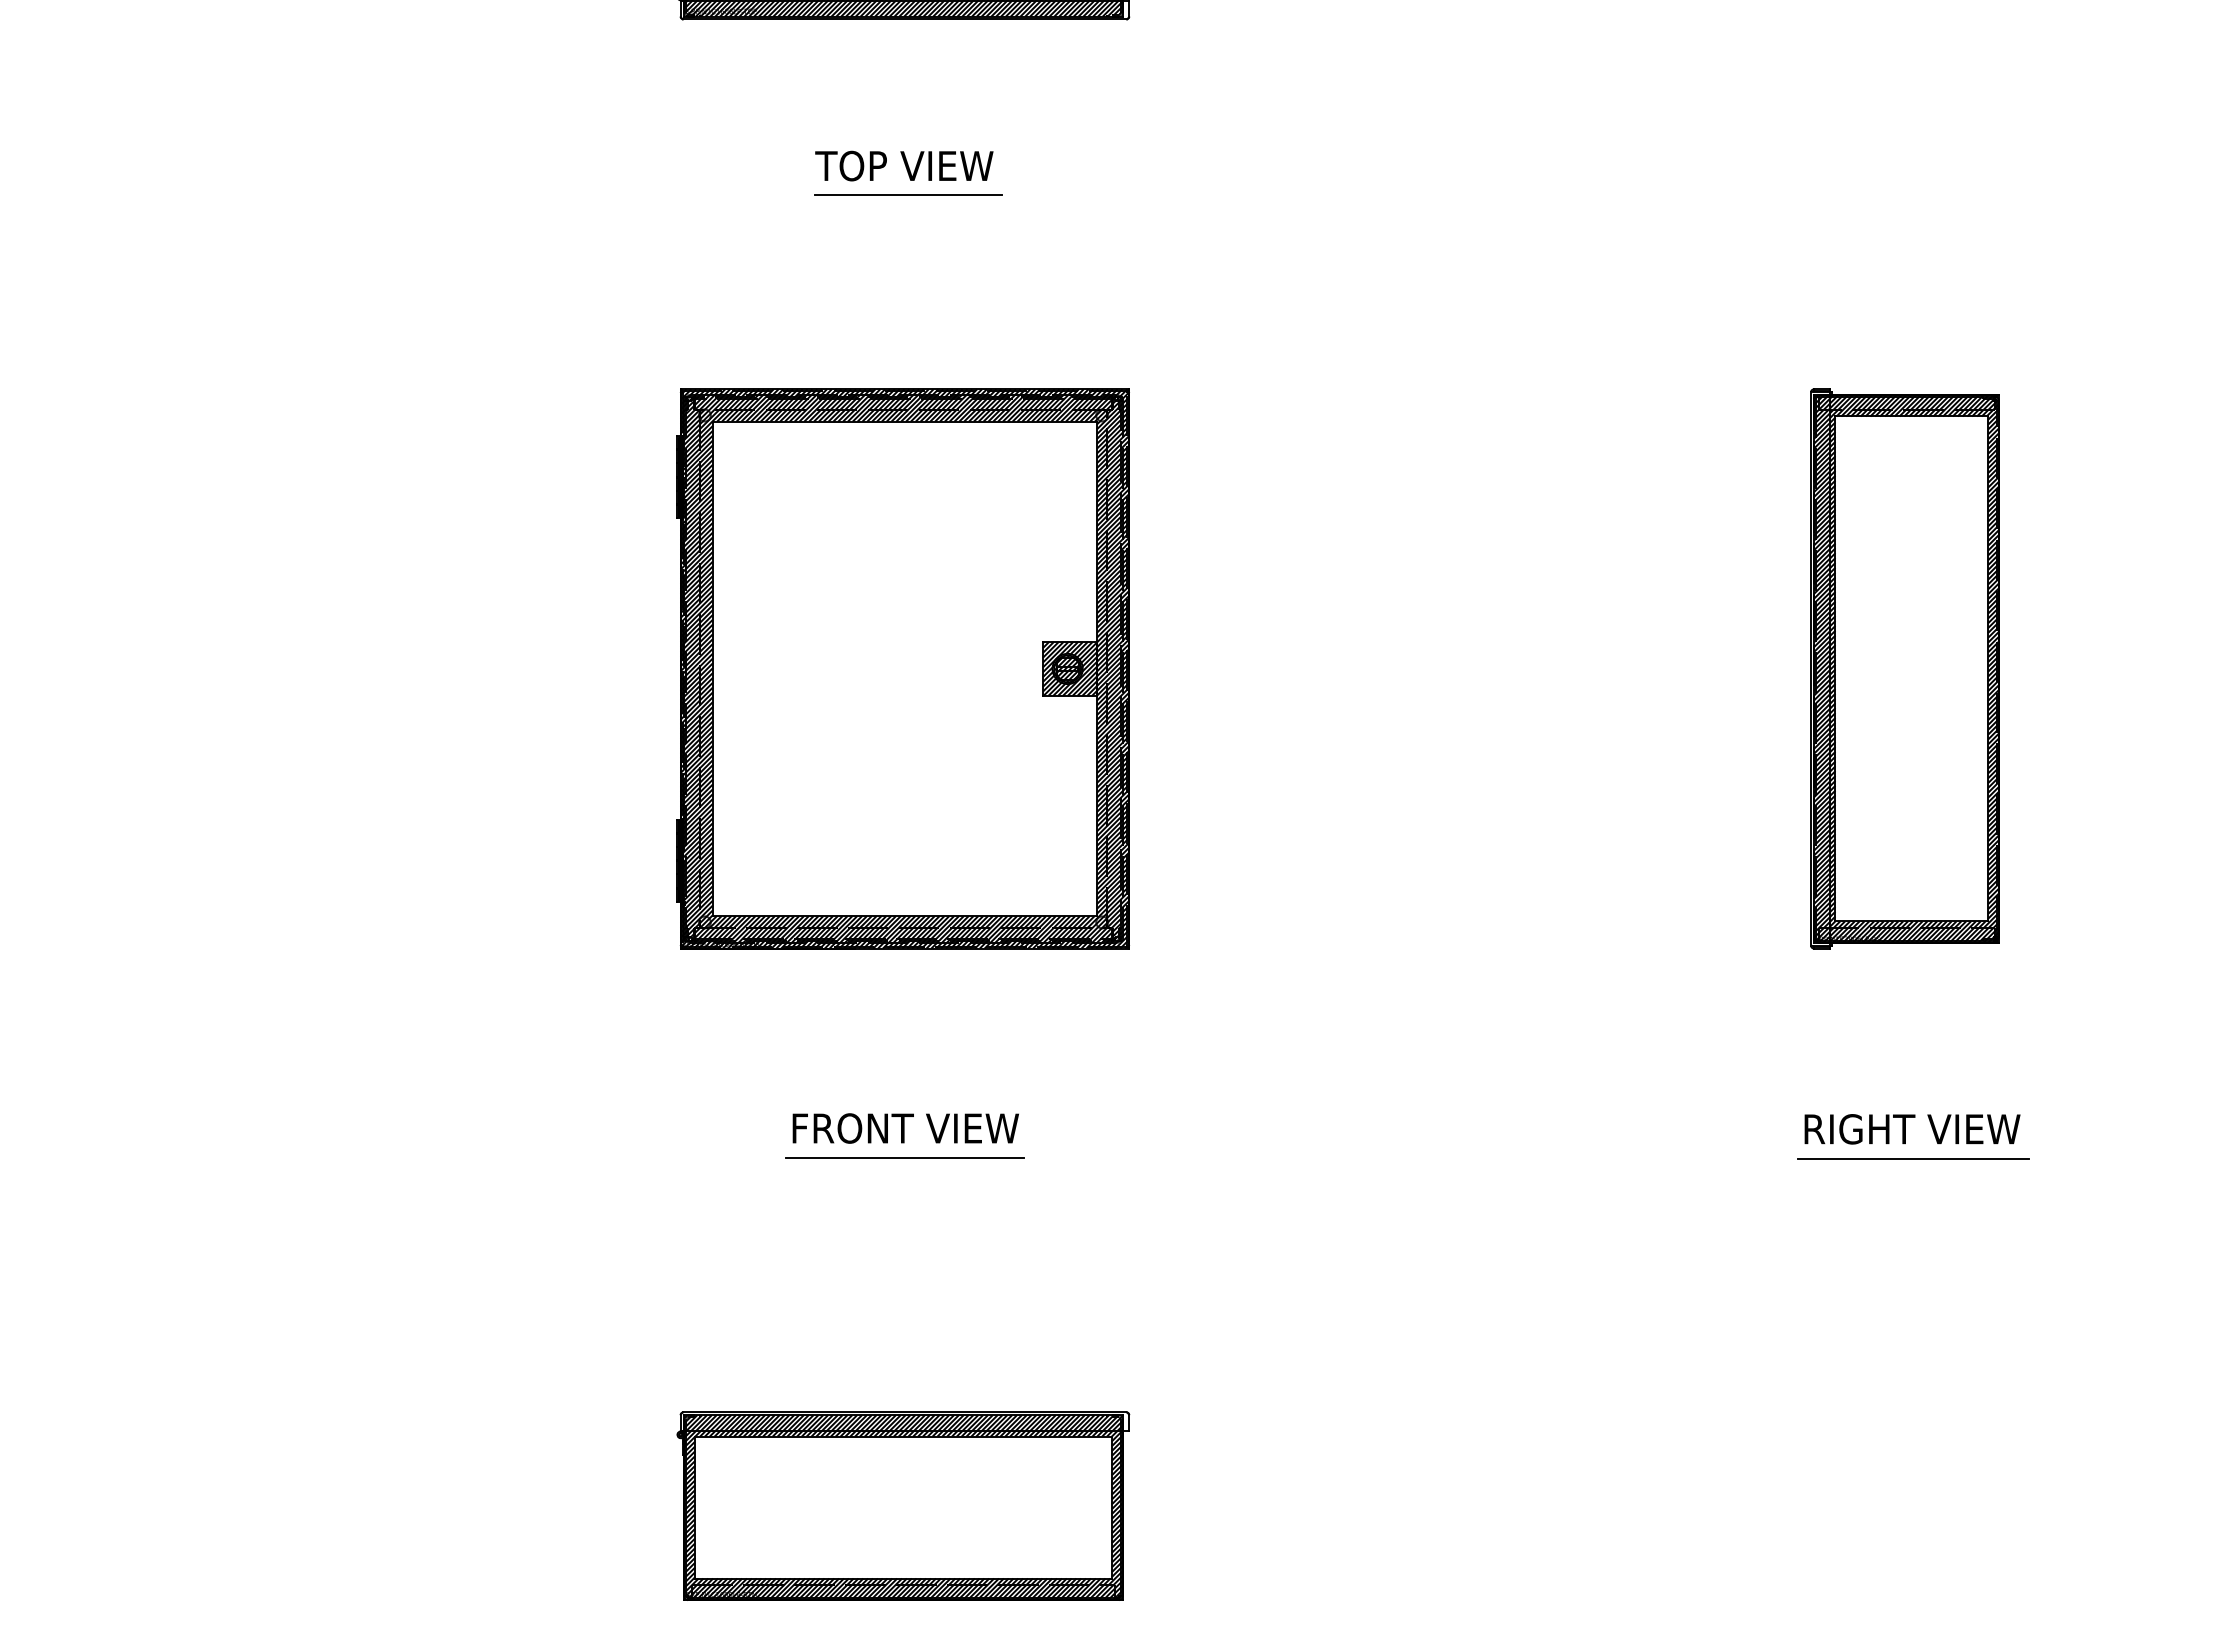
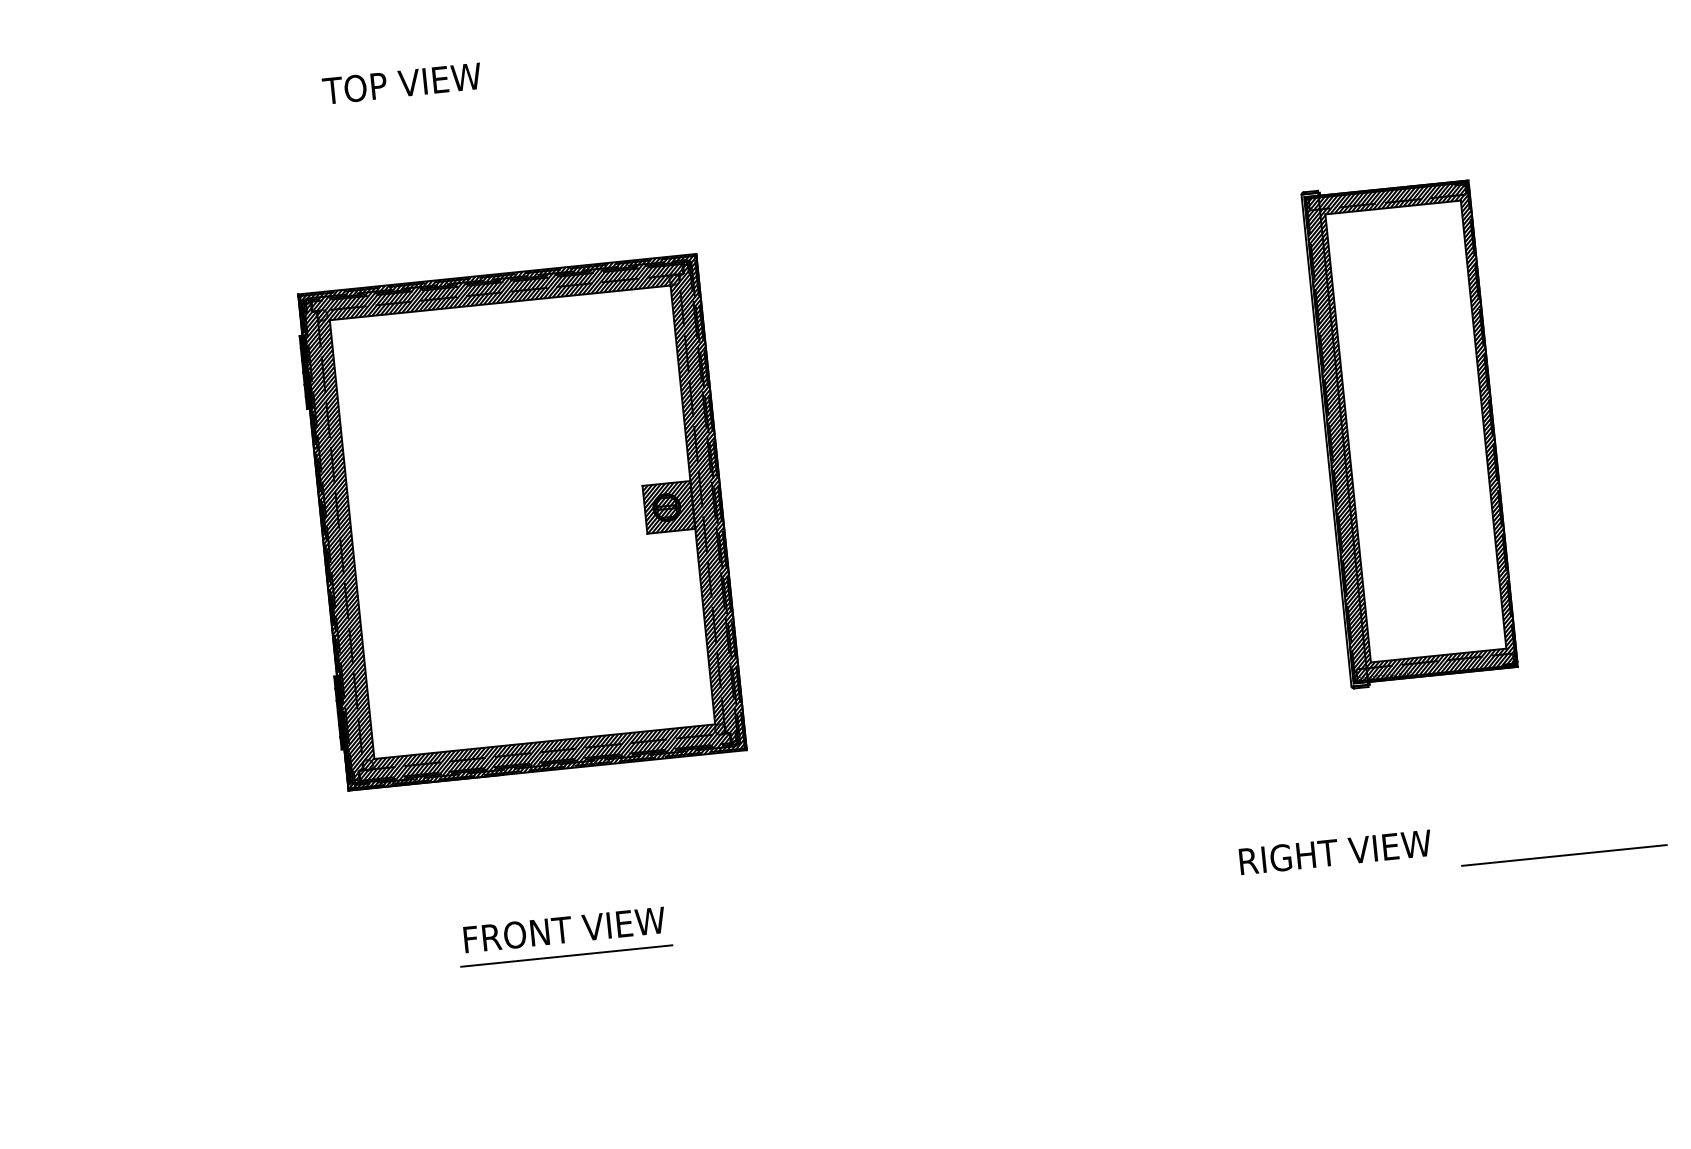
text: (904, 165) -> (402, 83), moved
line: (908, 195) -> (482, 101), removed
text: (1912, 1129) -> (1335, 852), moved
line: (1913, 1158) -> (1564, 855), moved

